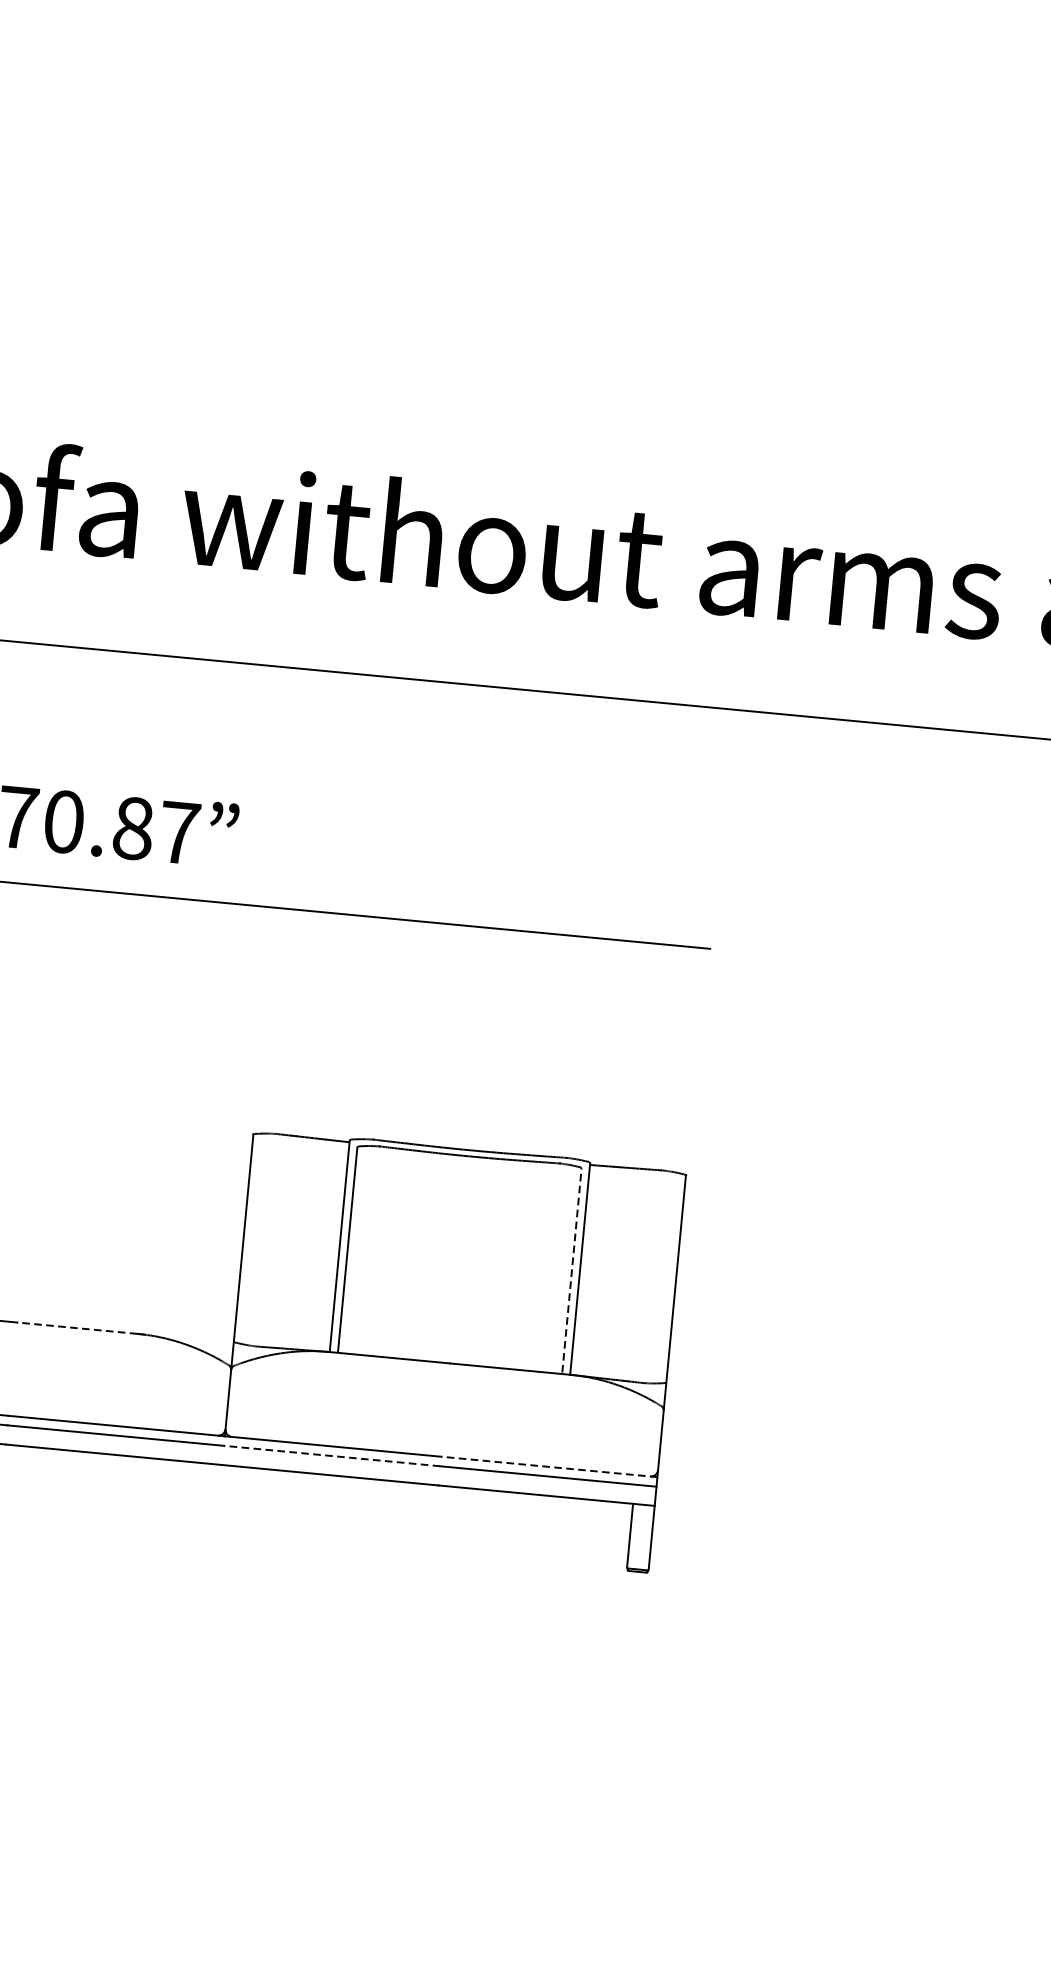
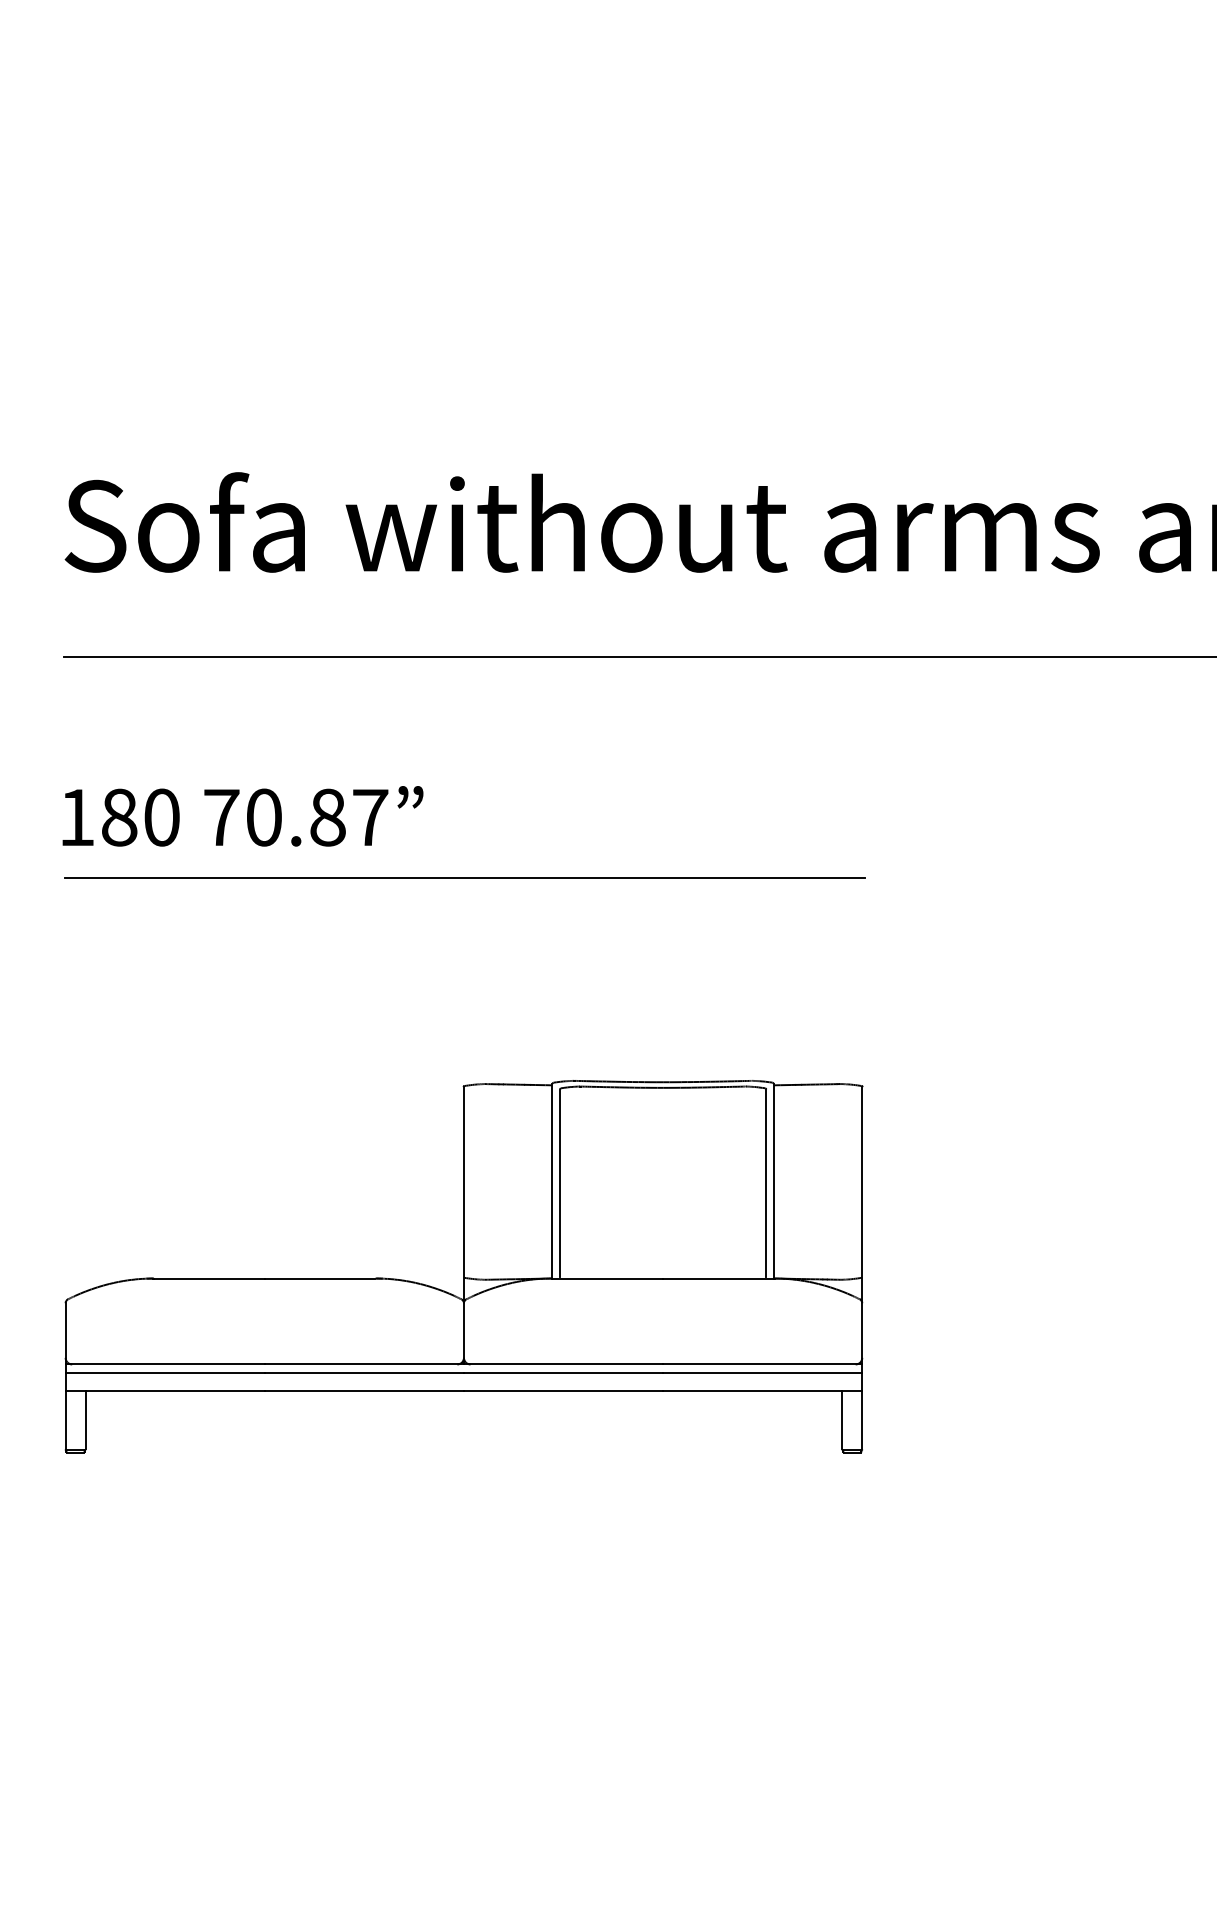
line: (571, 1270) -> (766, 1183), dashed -> solid
line: (76, 1328) -> (319, 1278), dashed -> solid
line: (332, 1456) -> (563, 1373), dashed -> solid
line: (549, 1466) -> (762, 1364), dashed -> solid

